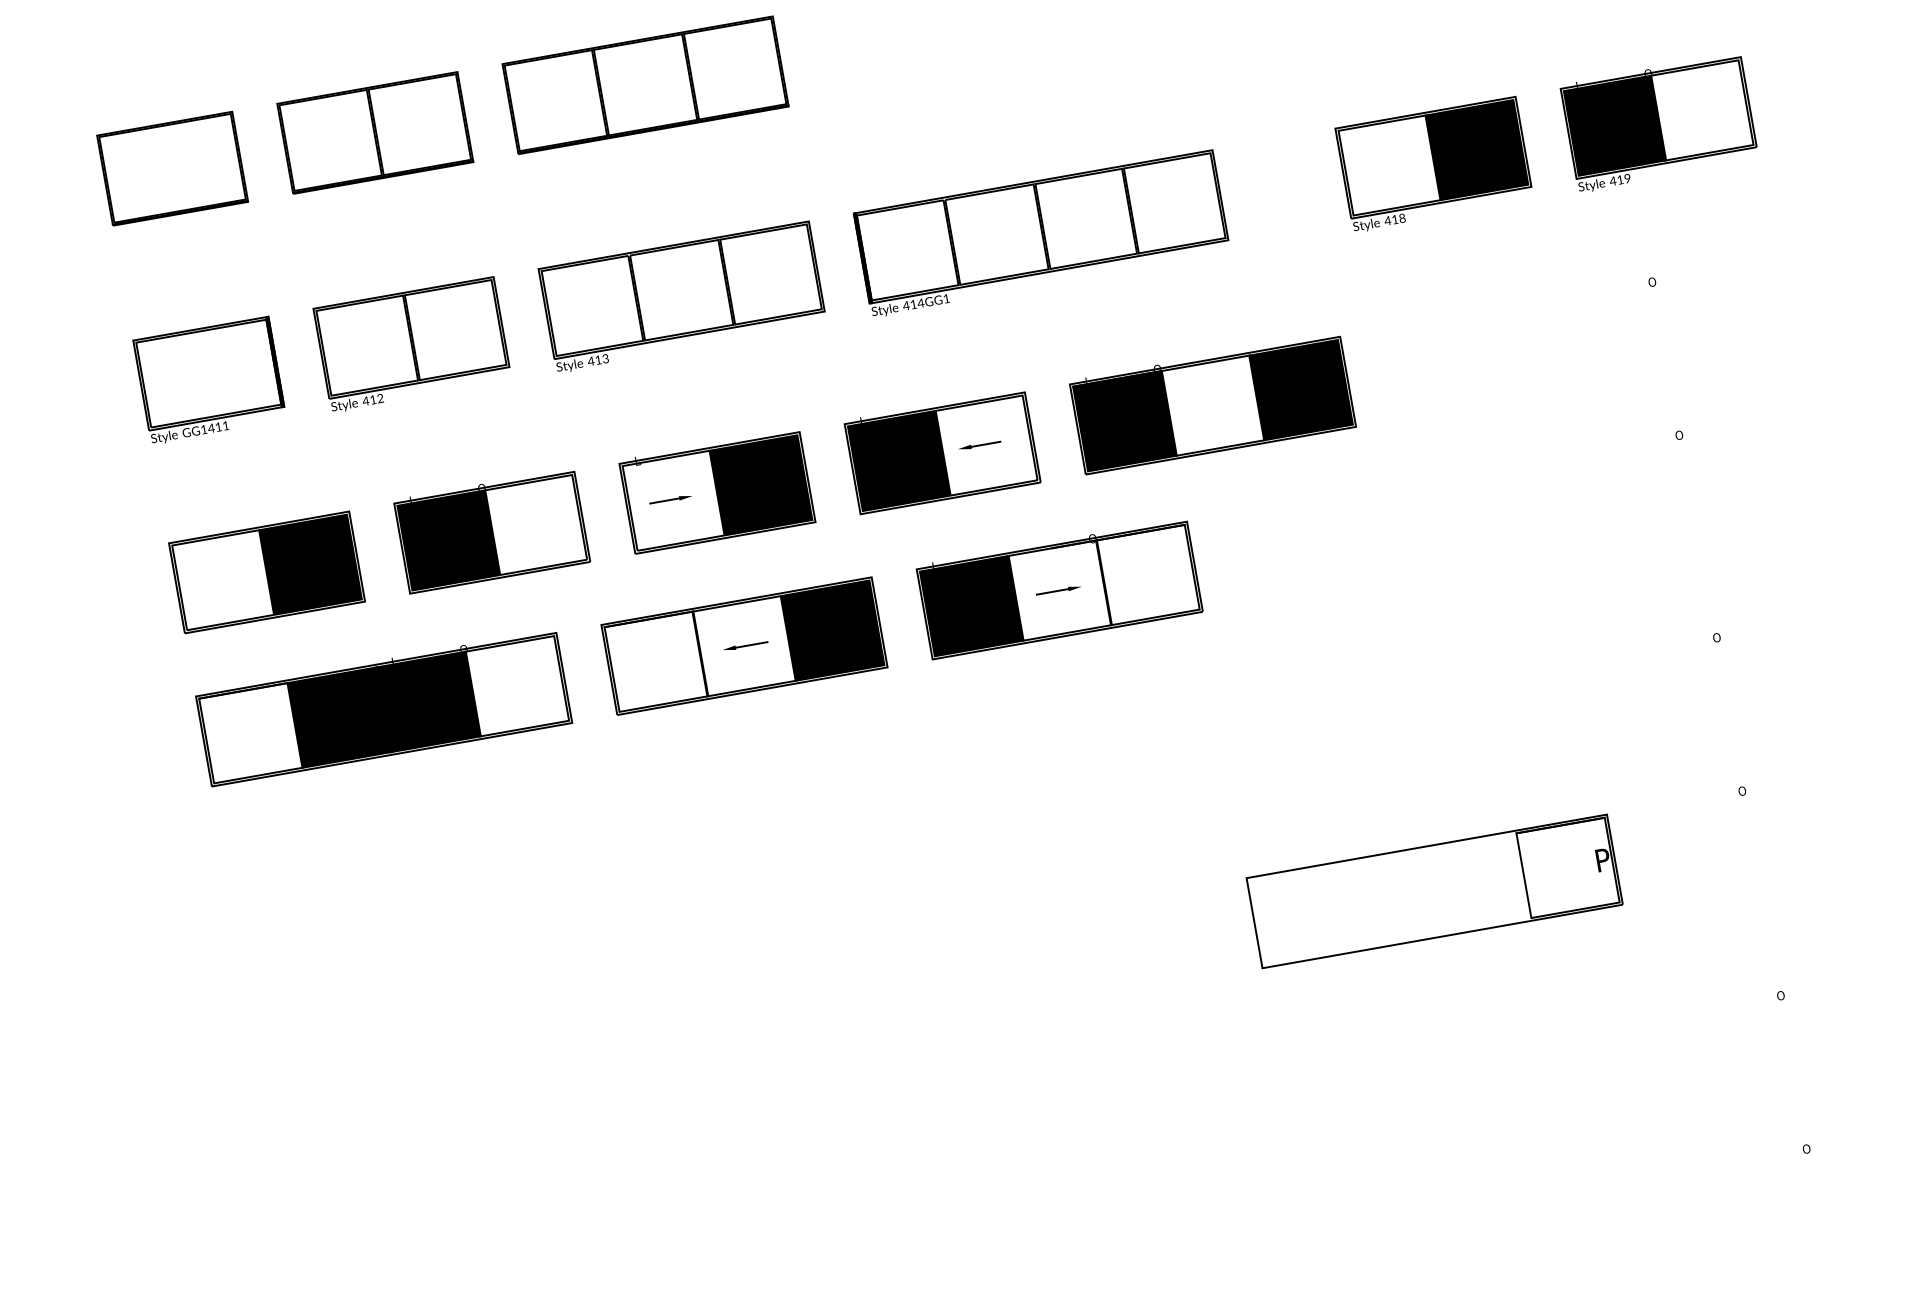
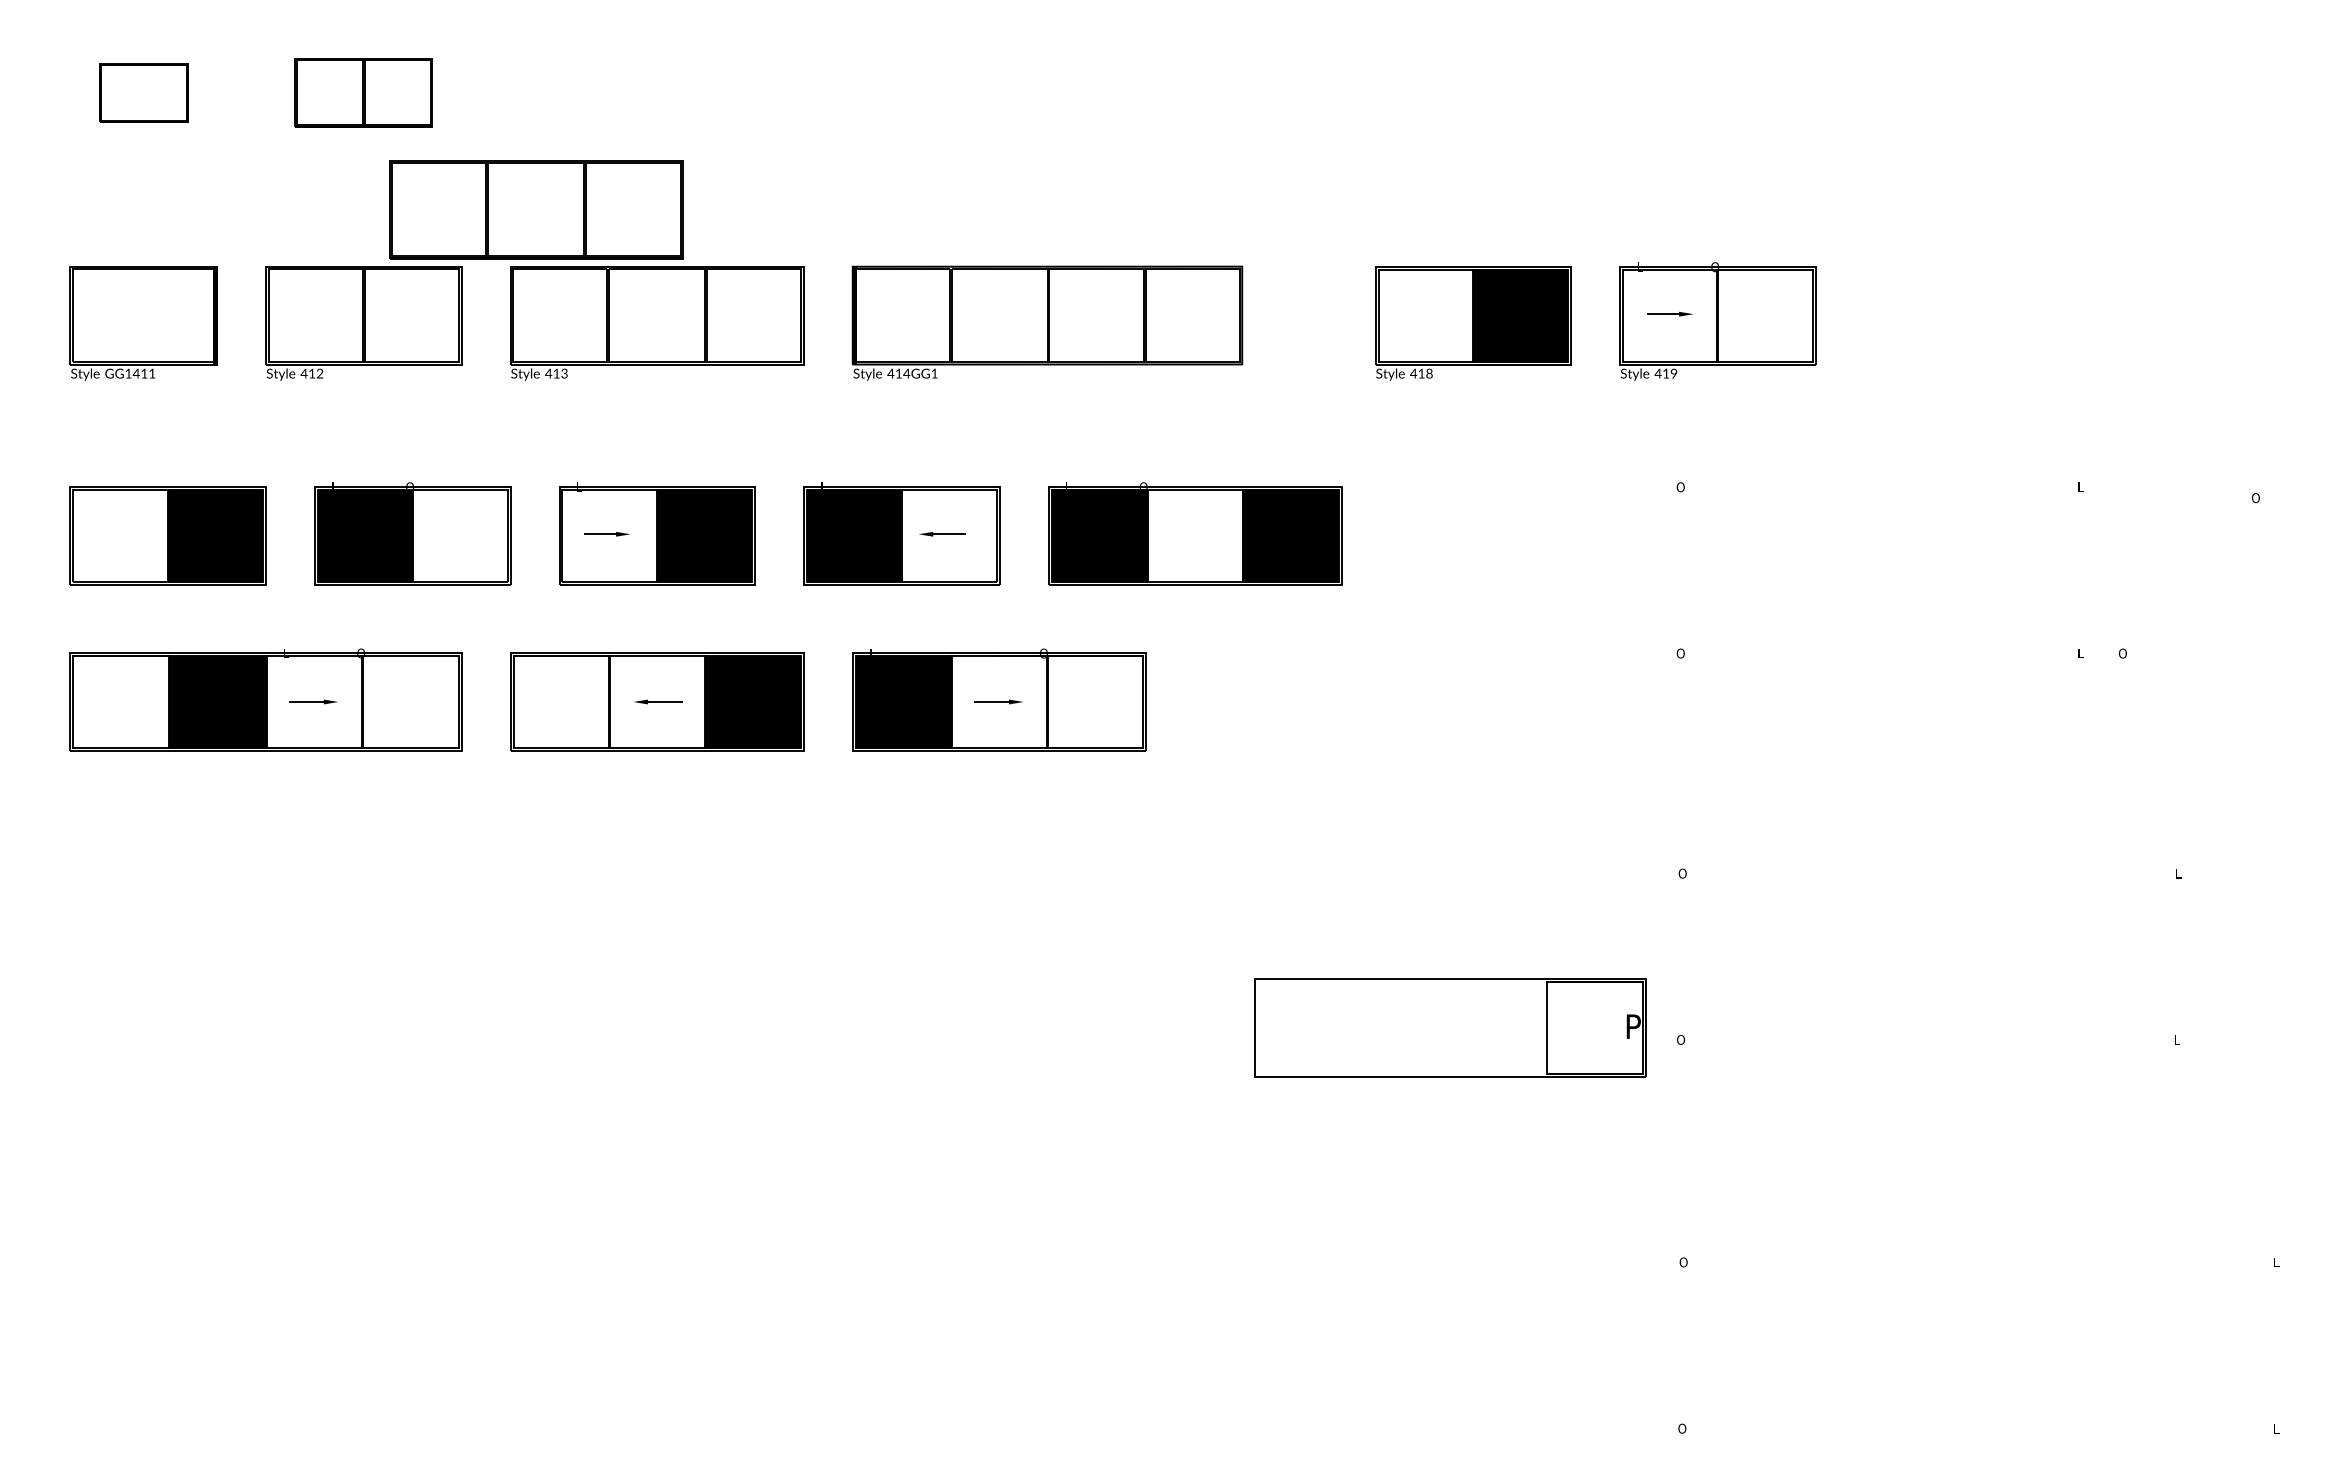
part: (645, 84) -> (536, 209), moved
fill: (1614, 125) -> (1669, 315), removed
part: (374, 132) -> (363, 92), size x0.7
part: (172, 168) -> (143, 92), size x0.6
fill: (428, 701) -> (314, 701), removed
part: (1434, 890) -> (1450, 1027), moved

